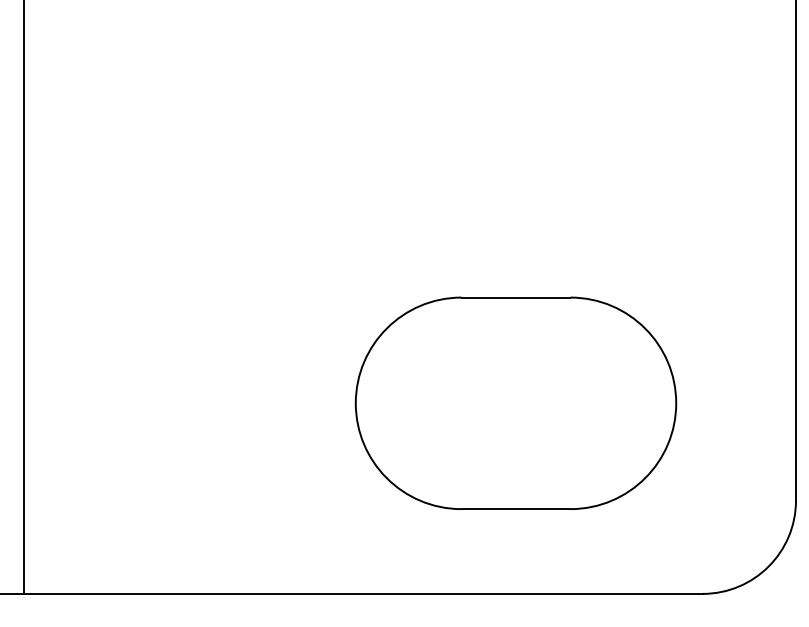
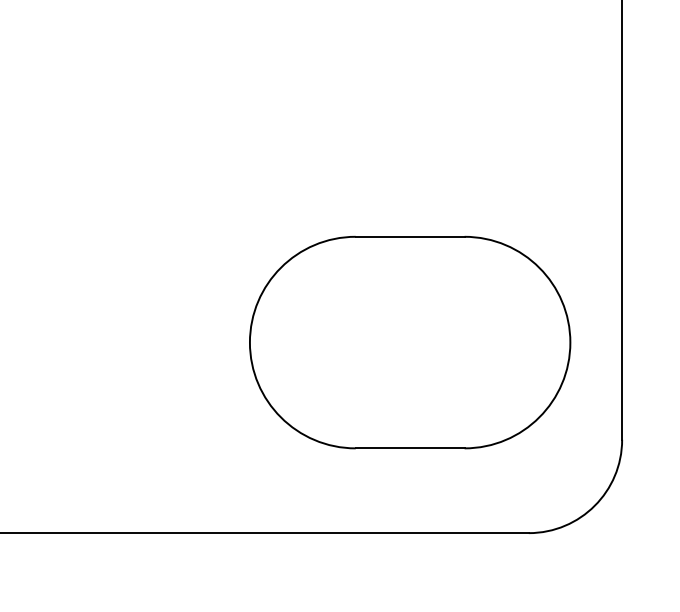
part: (515, 402) -> (409, 341), moved

